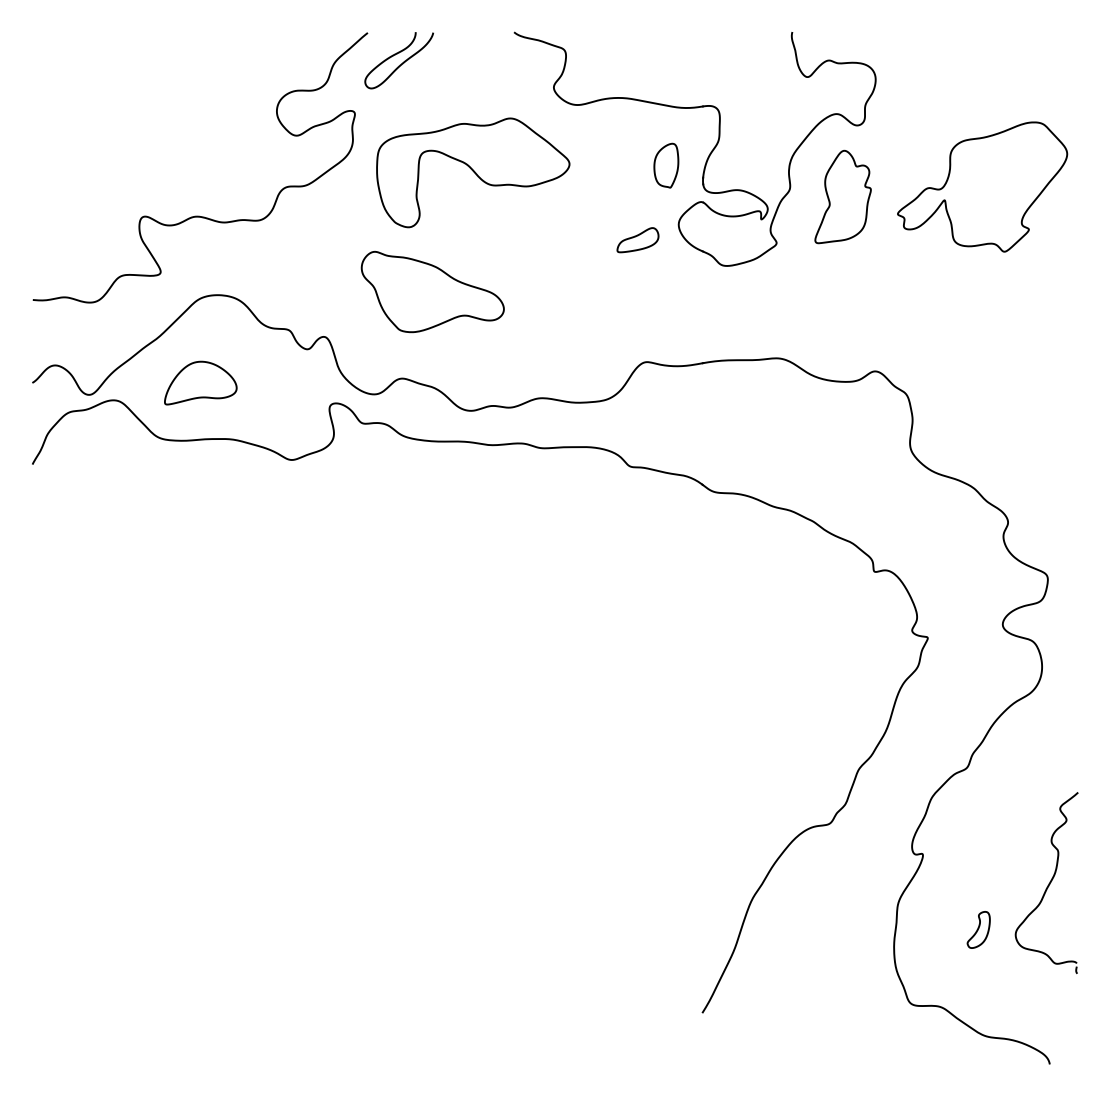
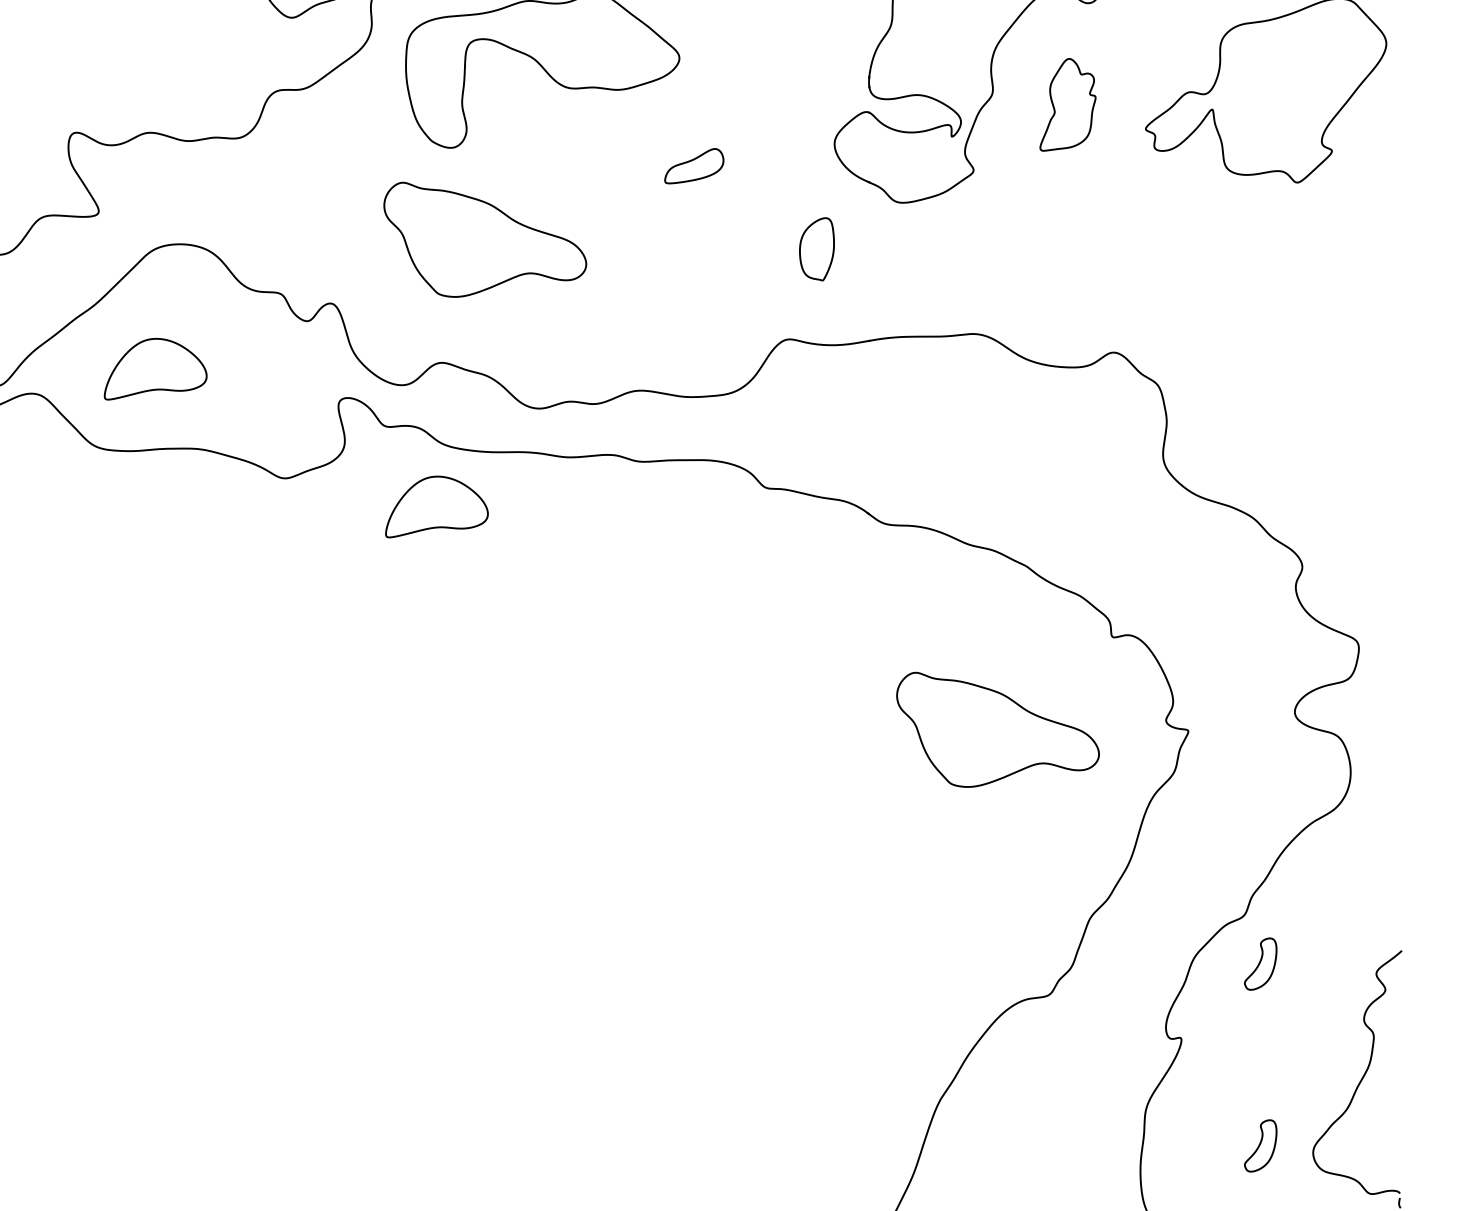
part: (666, 165) -> (817, 249), moved
part: (842, 196) -> (1067, 104), size x0.7
part: (637, 240) -> (693, 166), moved
part: (398, 479) -> (436, 506), added
part: (793, 637) -> (997, 730), added
part: (978, 801) -> (1260, 963), added

